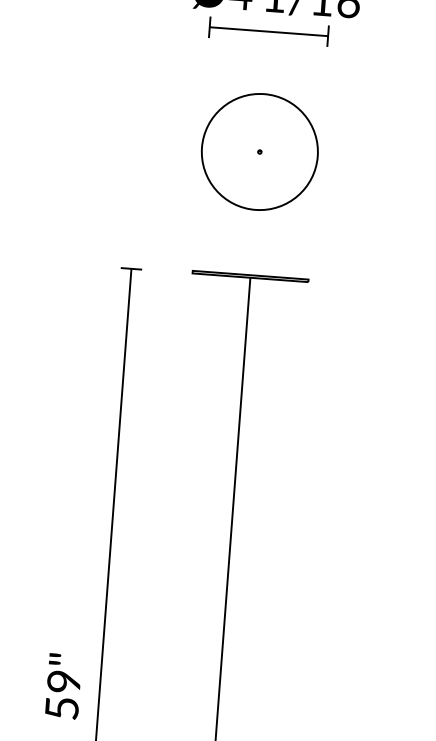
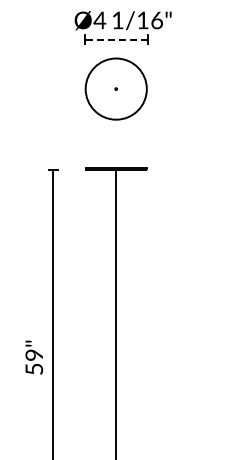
line: (267, 31) -> (115, 39), solid -> dashed
part: (258, 150) -> (115, 88), moved
text: (64, 686) -> (34, 357), moved

